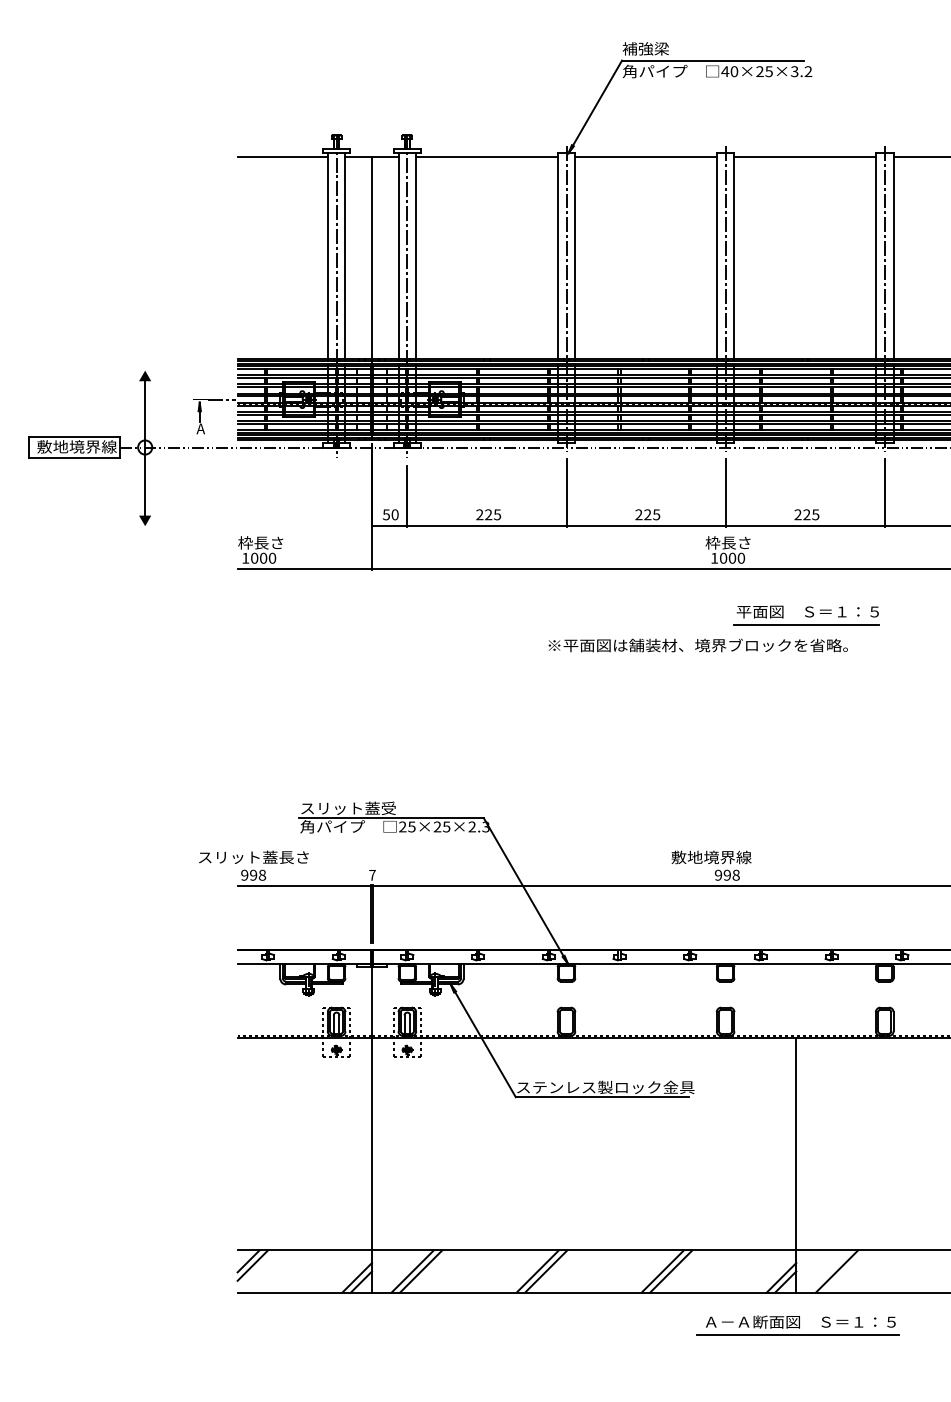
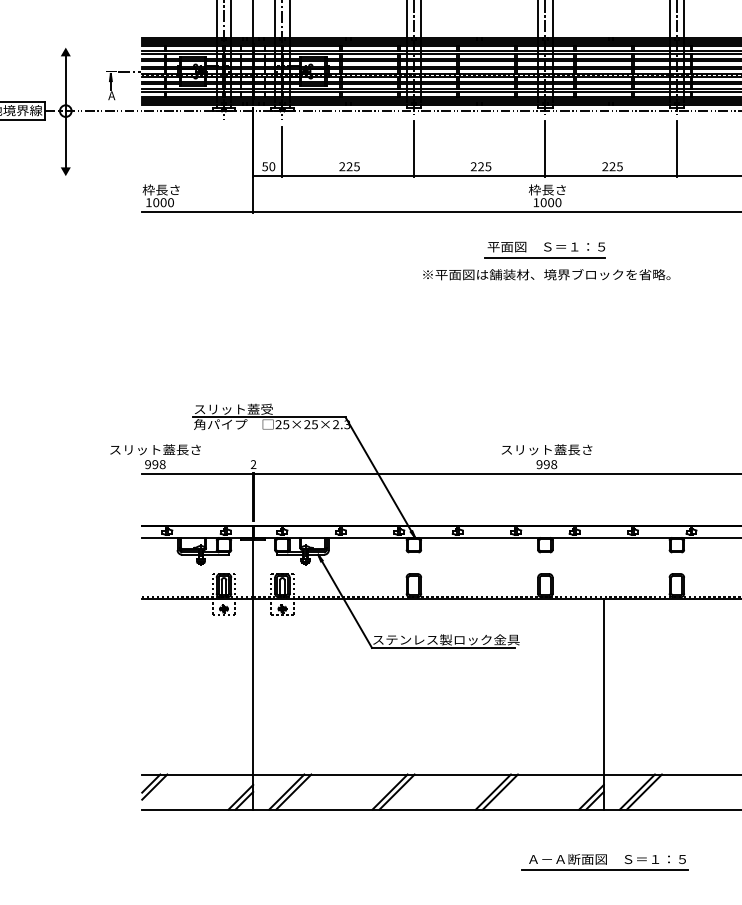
part: (806, 615) -> (545, 249), moved
text: (697, 645) -> (546, 274), moved
text: (726, 857) -> (546, 449), 敷地境界線 -> スリット蓋長さ
text: (372, 874) -> (253, 463), 7 -> 2
line: (845, 1271) -> (644, 791), added
part: (797, 1325) -> (604, 862), moved

